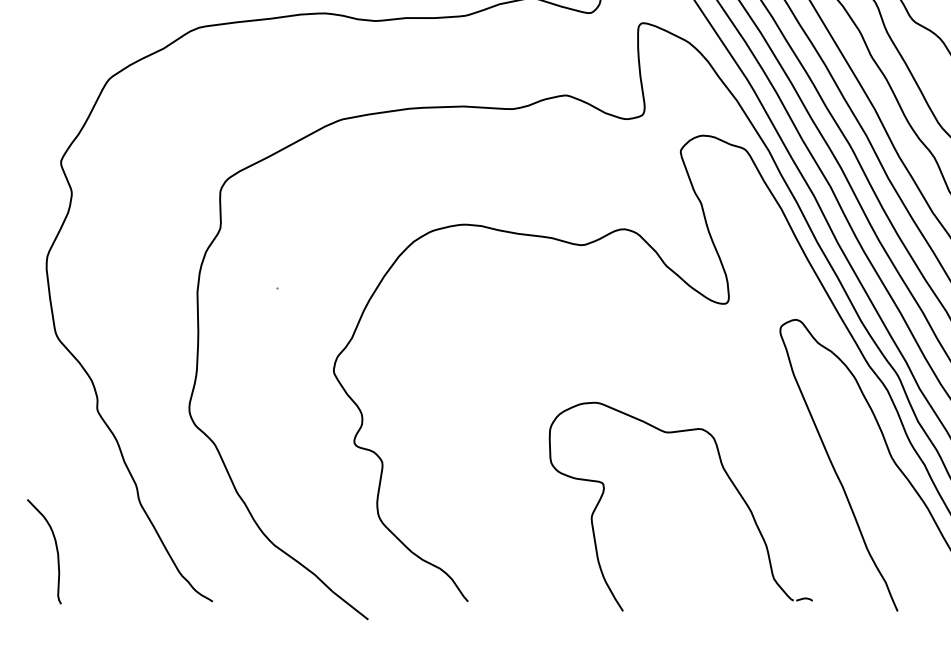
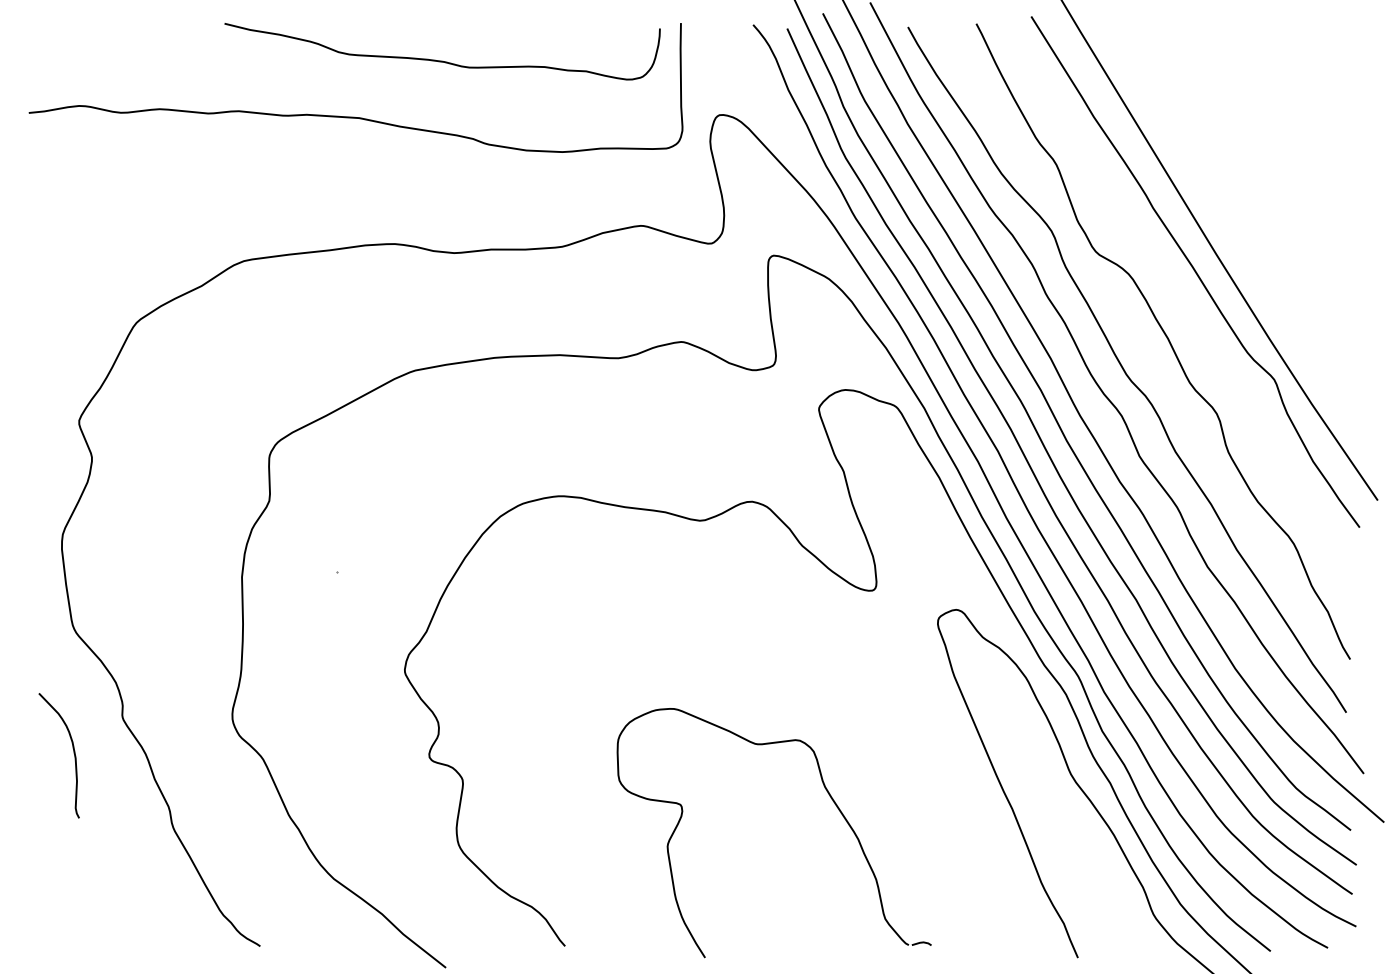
part: (727, 476) -> (829, 796), moved
curve: (56, 549) -> (73, 753), moved

